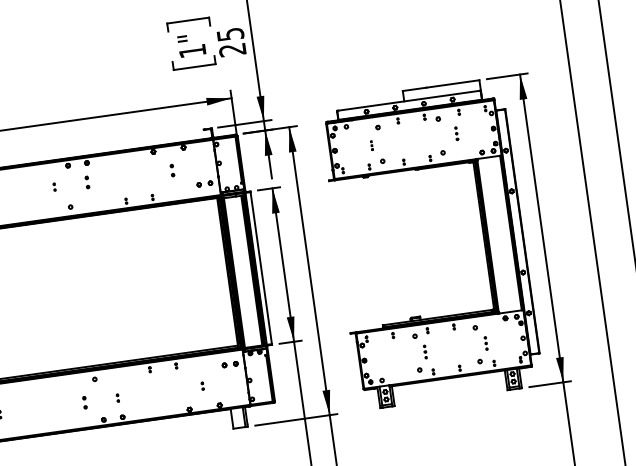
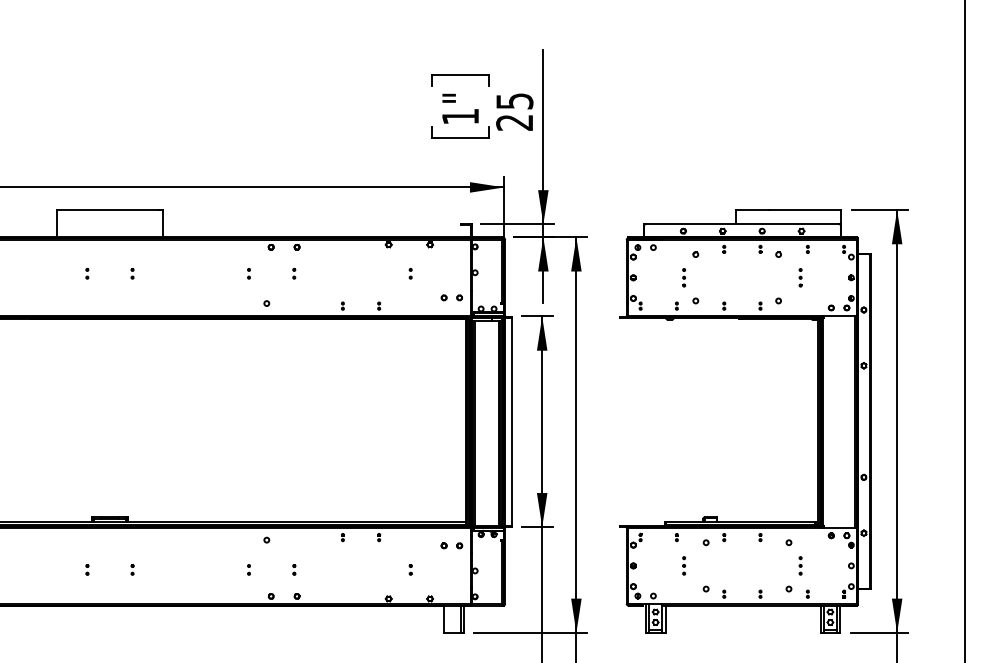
part: (372, 145) -> (684, 277), size x1.43
part: (172, 170) -> (410, 273), size x0.62
part: (87, 182) -> (294, 273), size x0.62
part: (425, 351) -> (684, 565), moved
part: (84, 402) -> (248, 569), size x0.62

